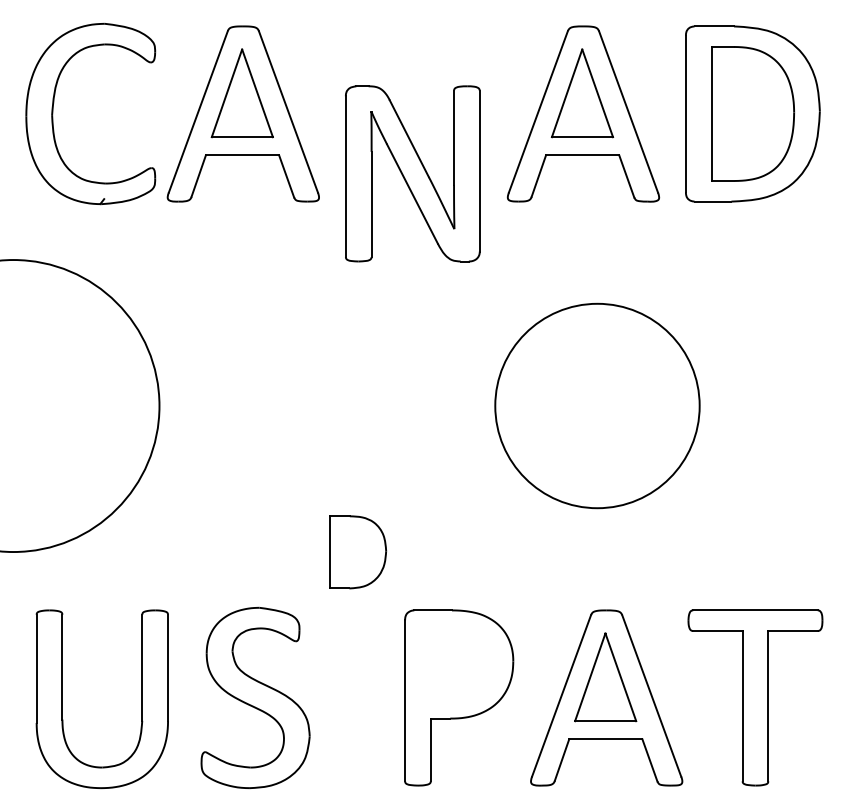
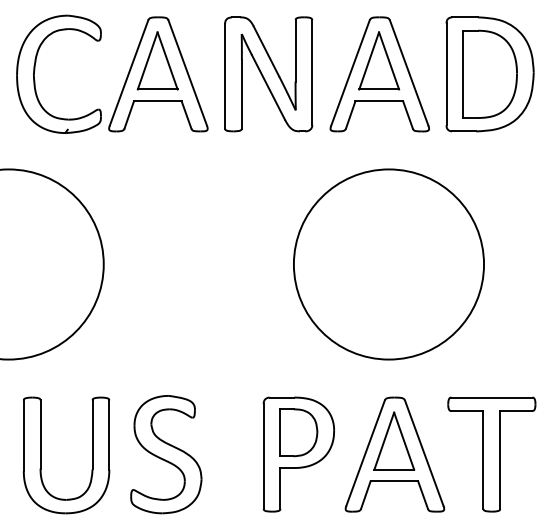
part: (412, 174) -> (268, 74), moved
circle: (596, 406) -> (388, 264), size x1.43
part: (357, 551) -> (298, 432), moved

